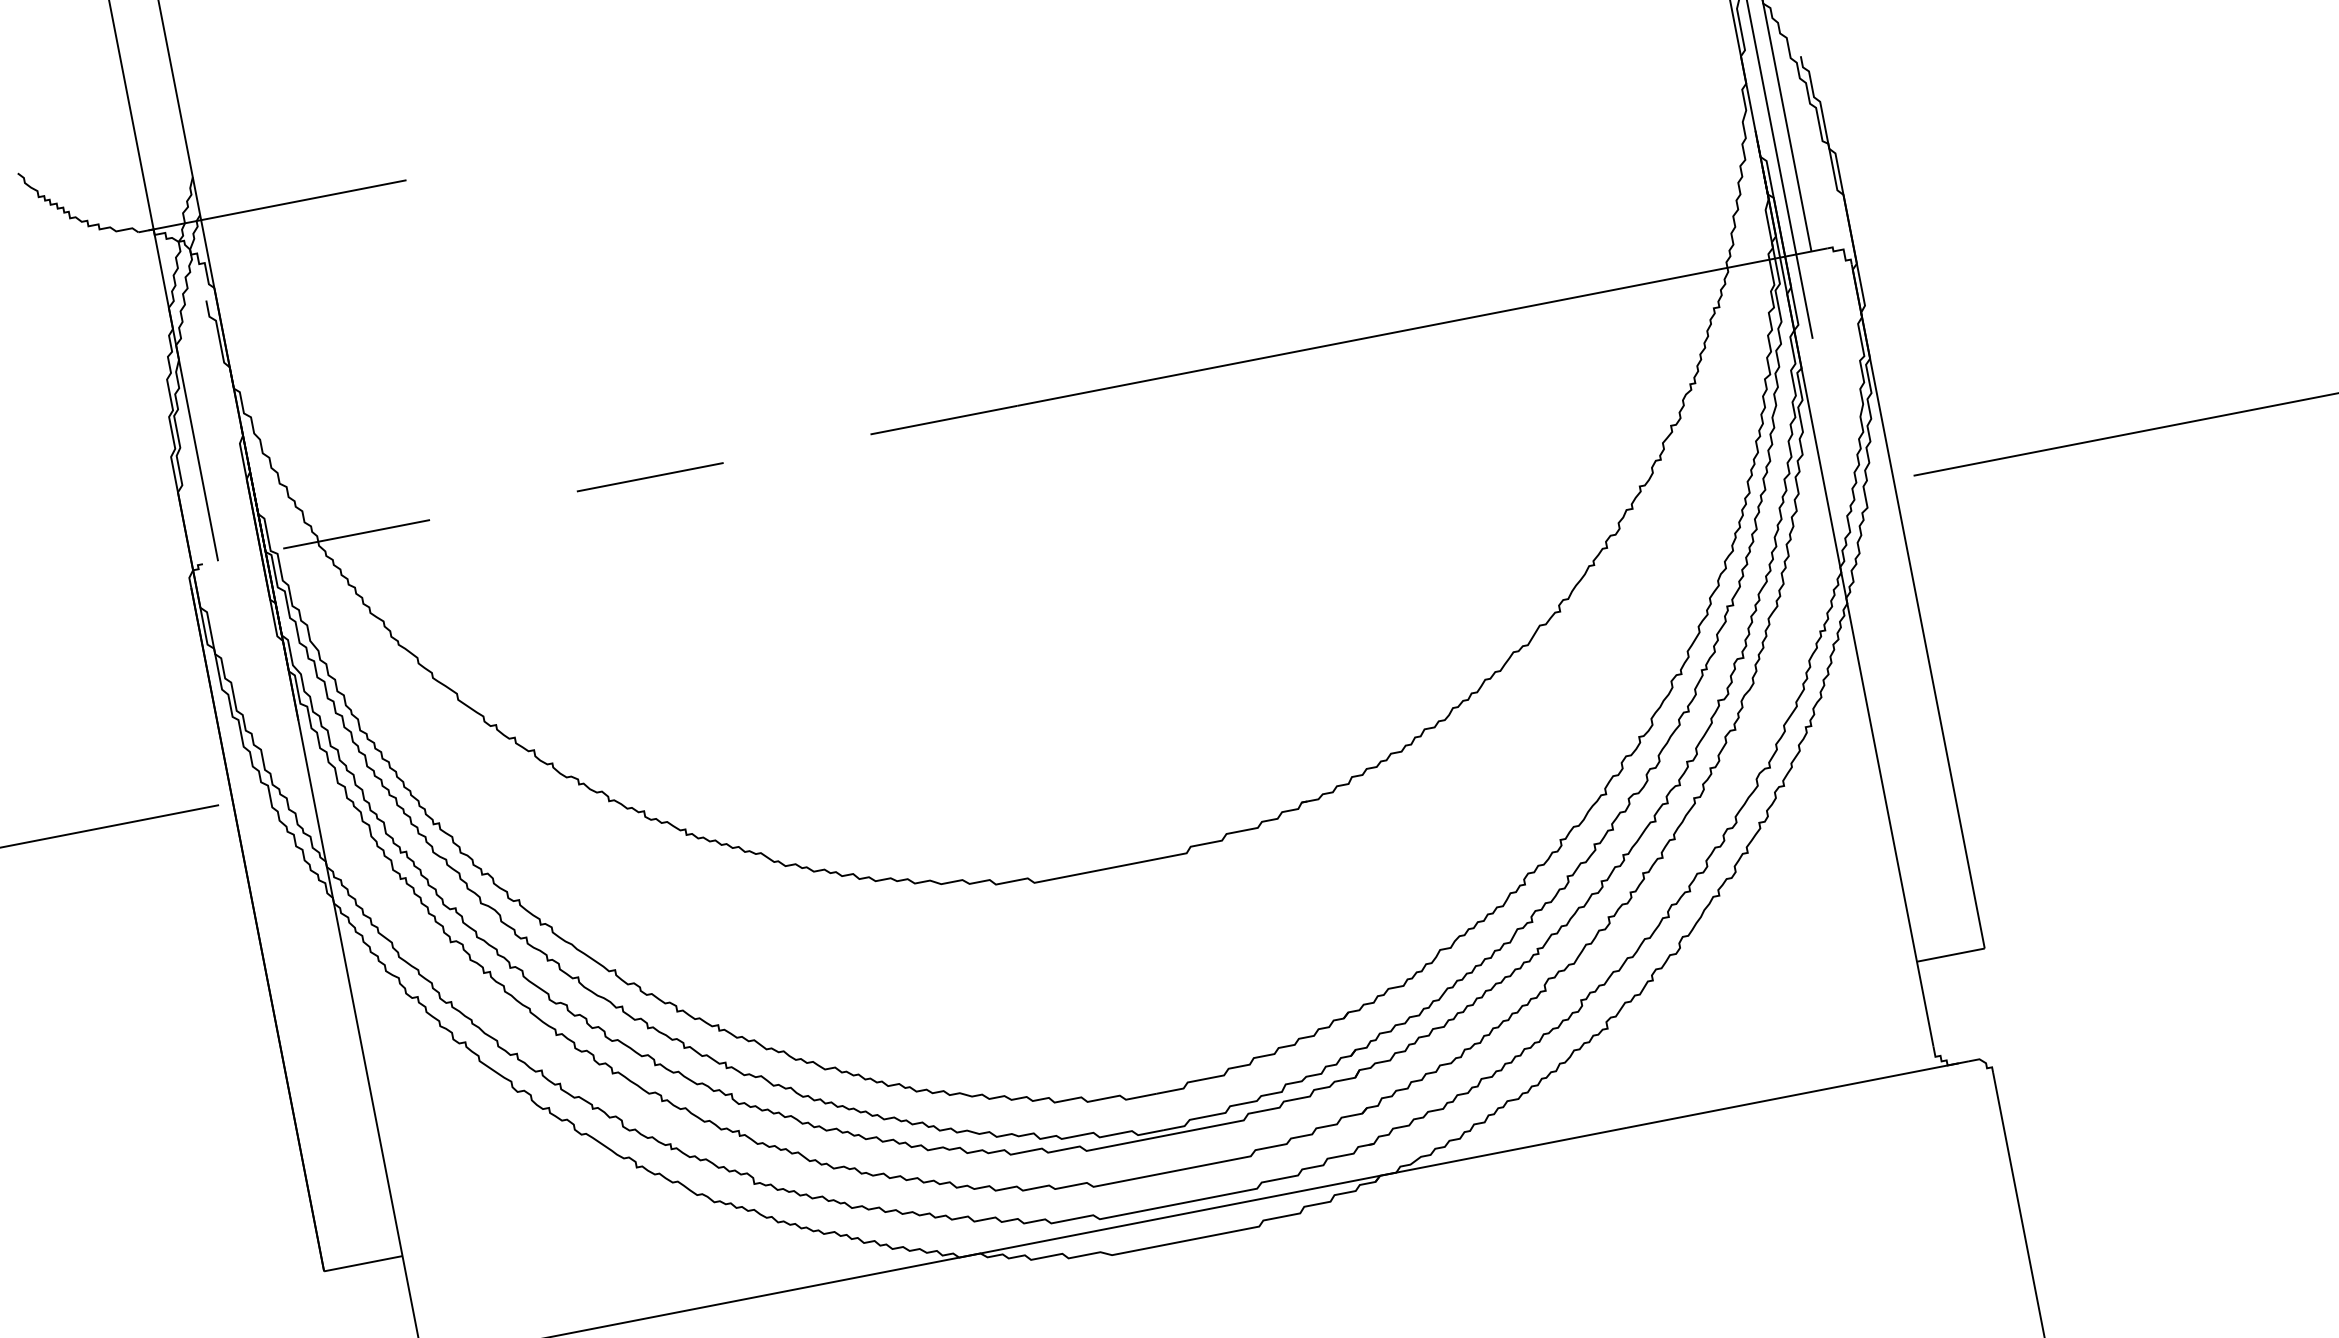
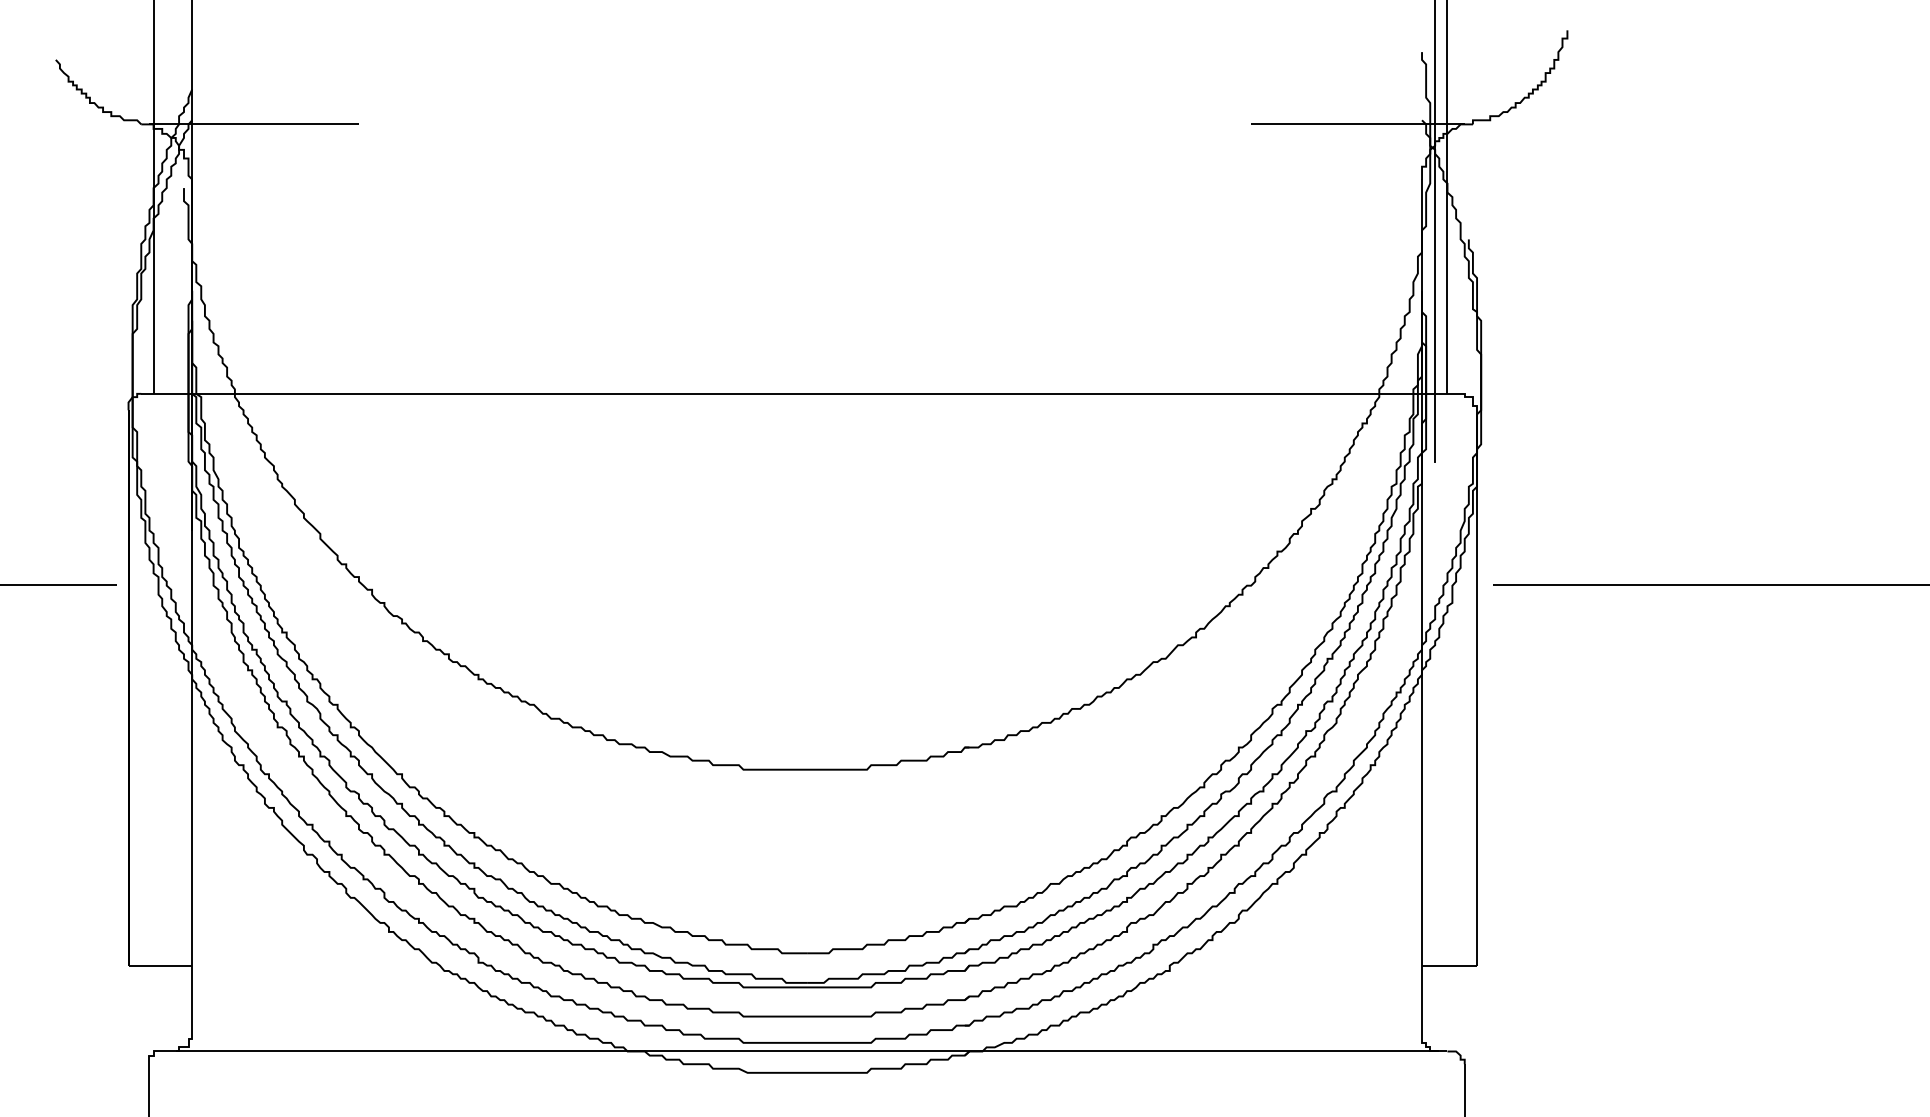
line: (609, 484) -> (471, 393), dashed -> solid

